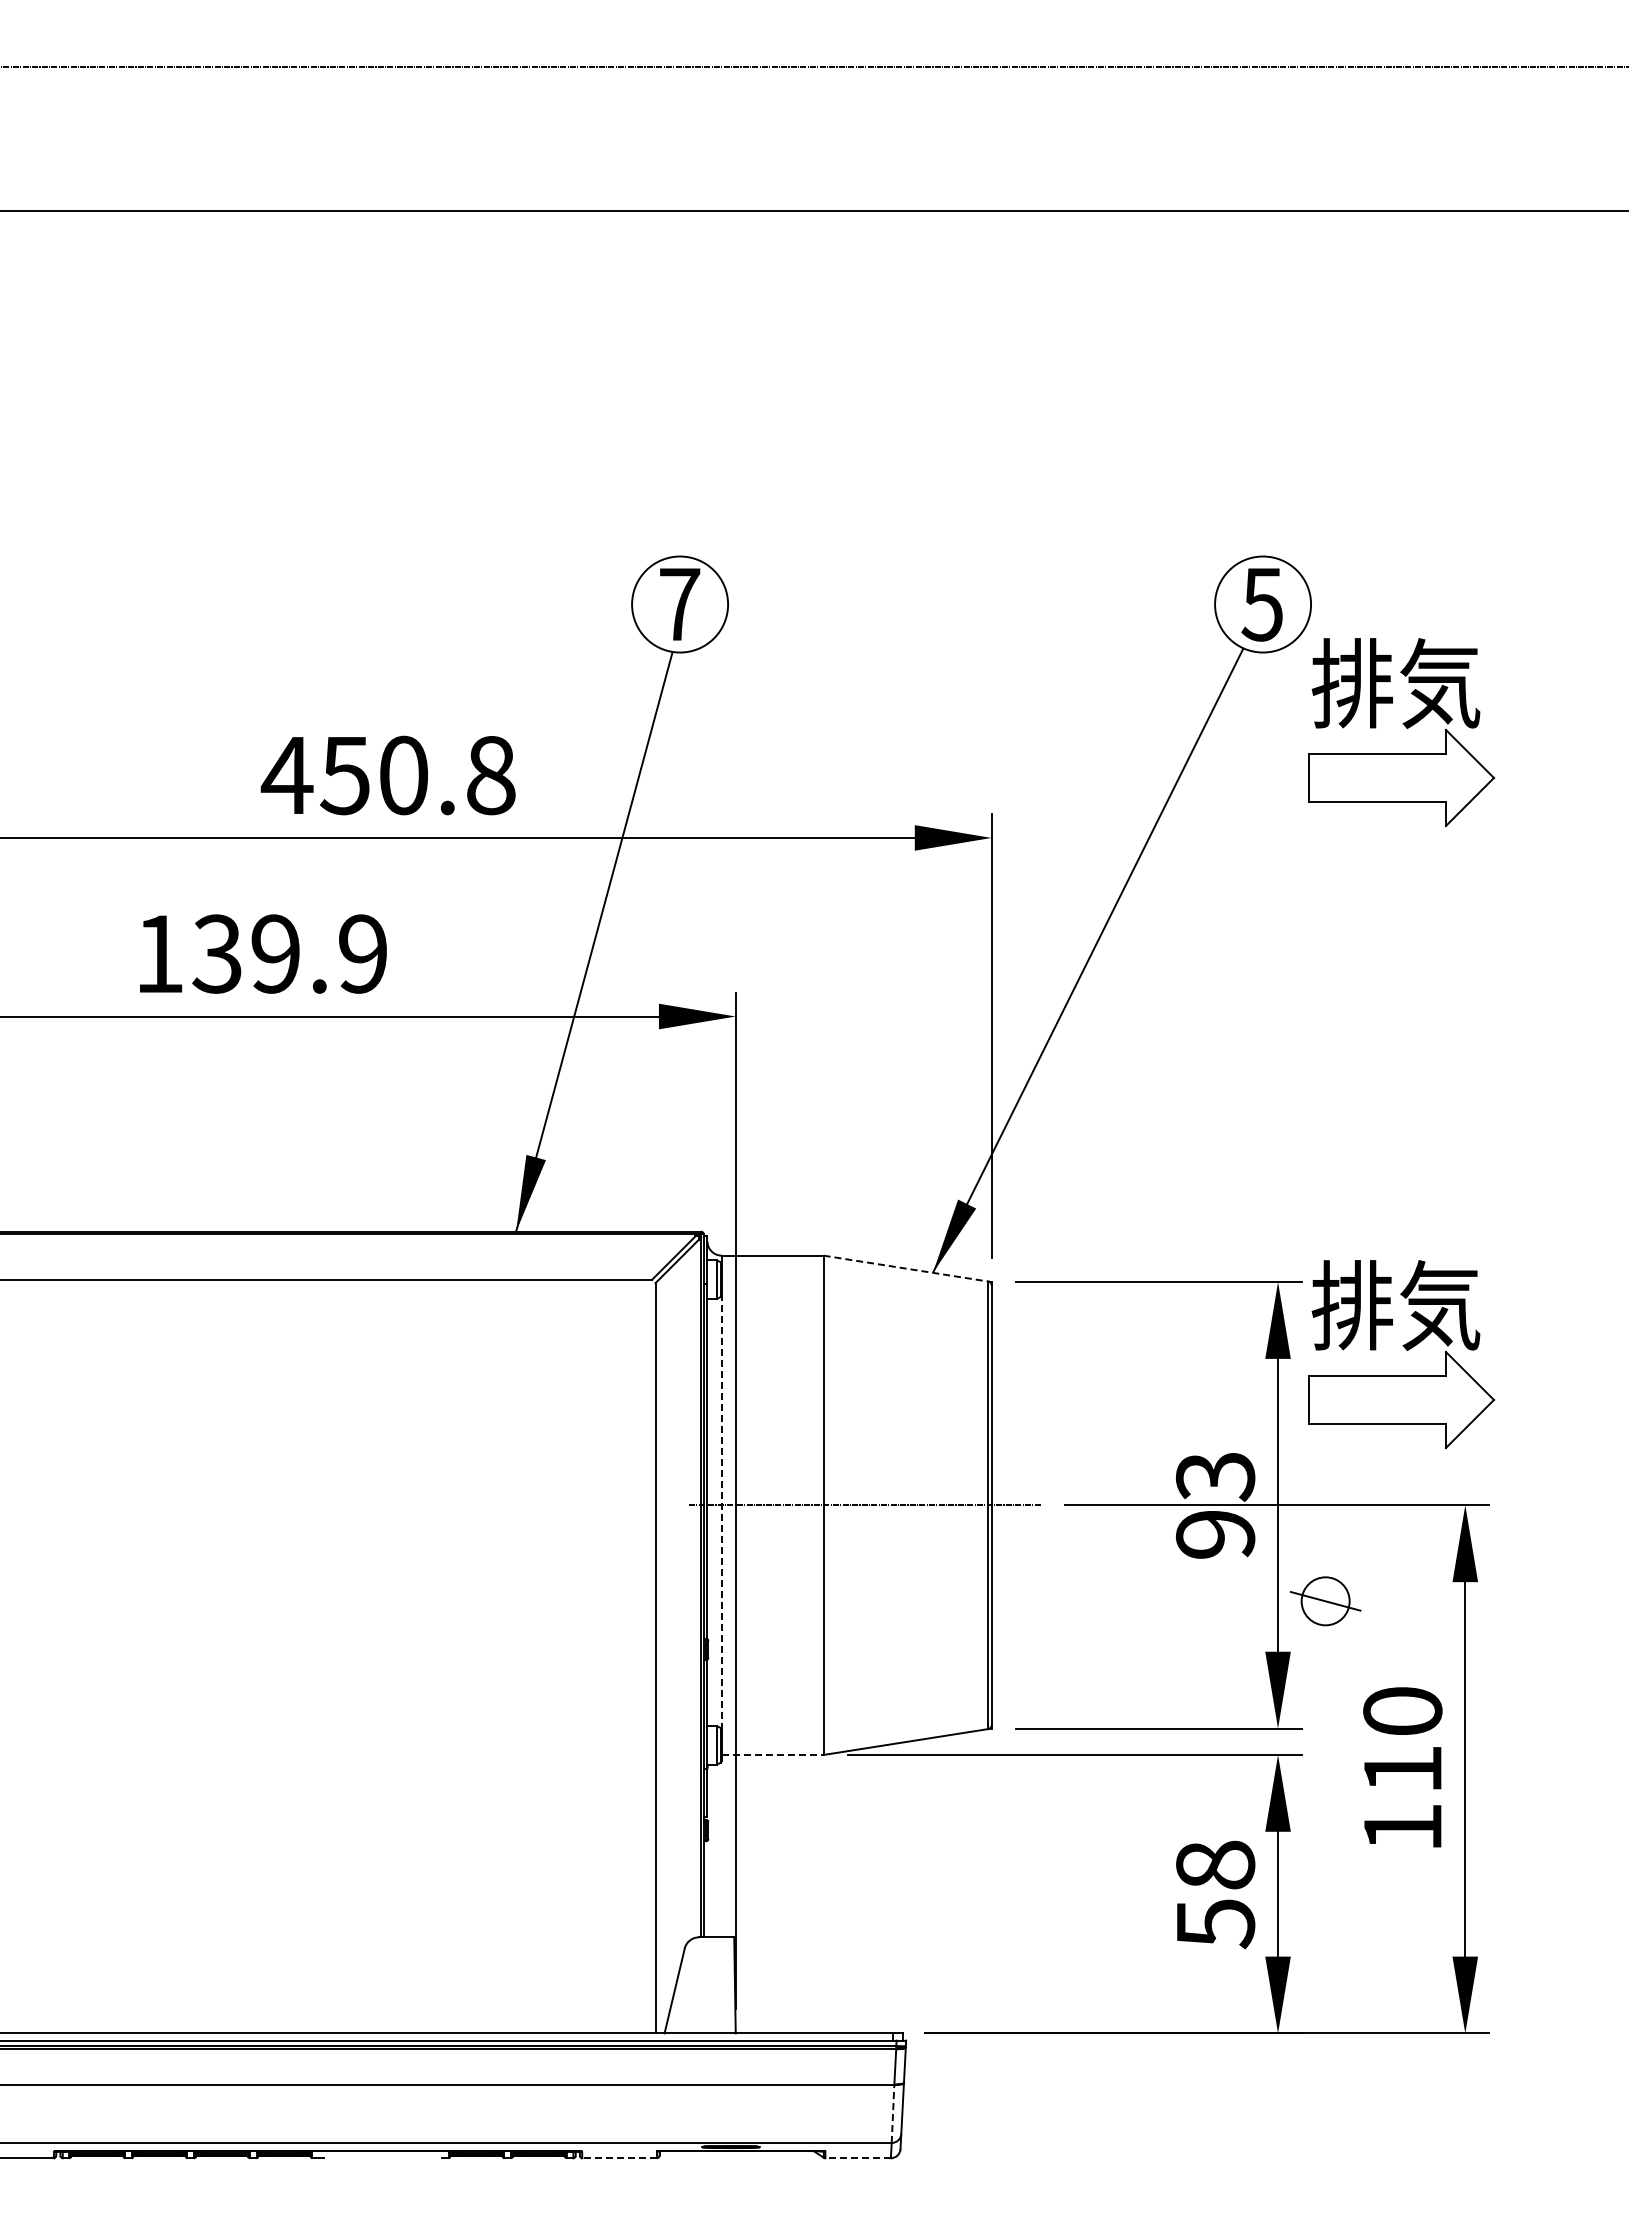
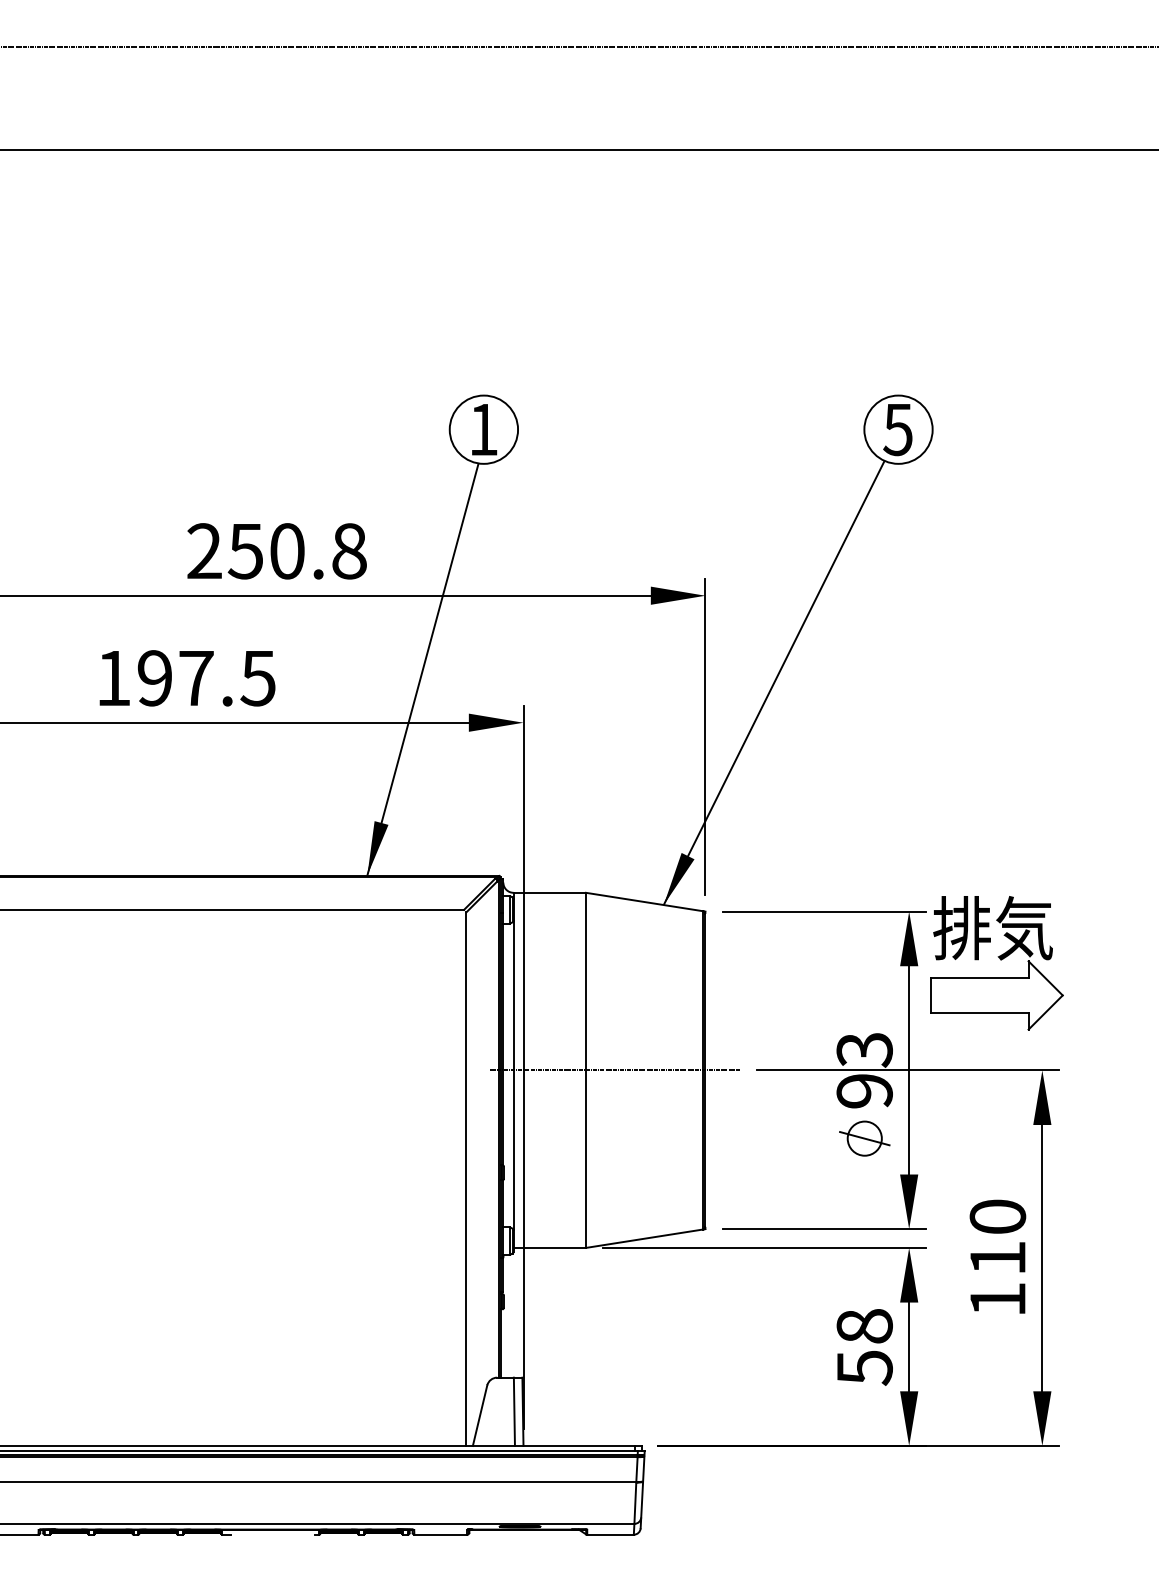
text: (680, 604) -> (484, 429), 7 -> 1
part: (1405, 727) -> (999, 517), removed
text: (286, 774) -> (203, 550), 450.8 -> 250.8
text: (289, 953) -> (206, 677), 139.9 -> 197.5
line: (906, 1268) -> (644, 901), dashed -> solid
line: (721, 1512) -> (513, 1075), dashed -> solid
part: (1325, 1601) -> (864, 1138), moved
line: (772, 1754) -> (549, 1247), dashed -> solid
line: (722, 1985) -> (514, 1411), added
line: (893, 2113) -> (635, 1502), dashed -> solid
line: (619, 2158) -> (440, 1534), dashed -> solid
line: (858, 2158) -> (610, 1534), dashed -> solid

